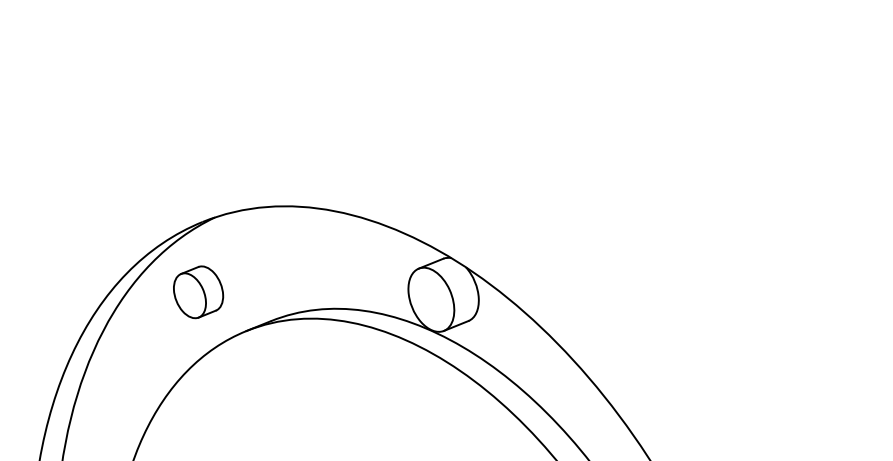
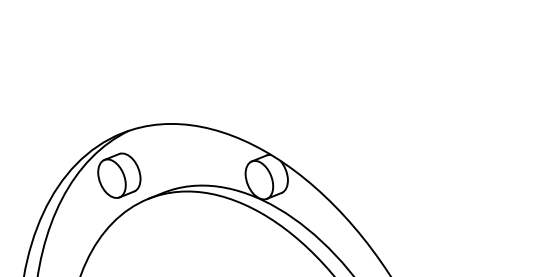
part: (198, 292) -> (119, 175), size x1.43

